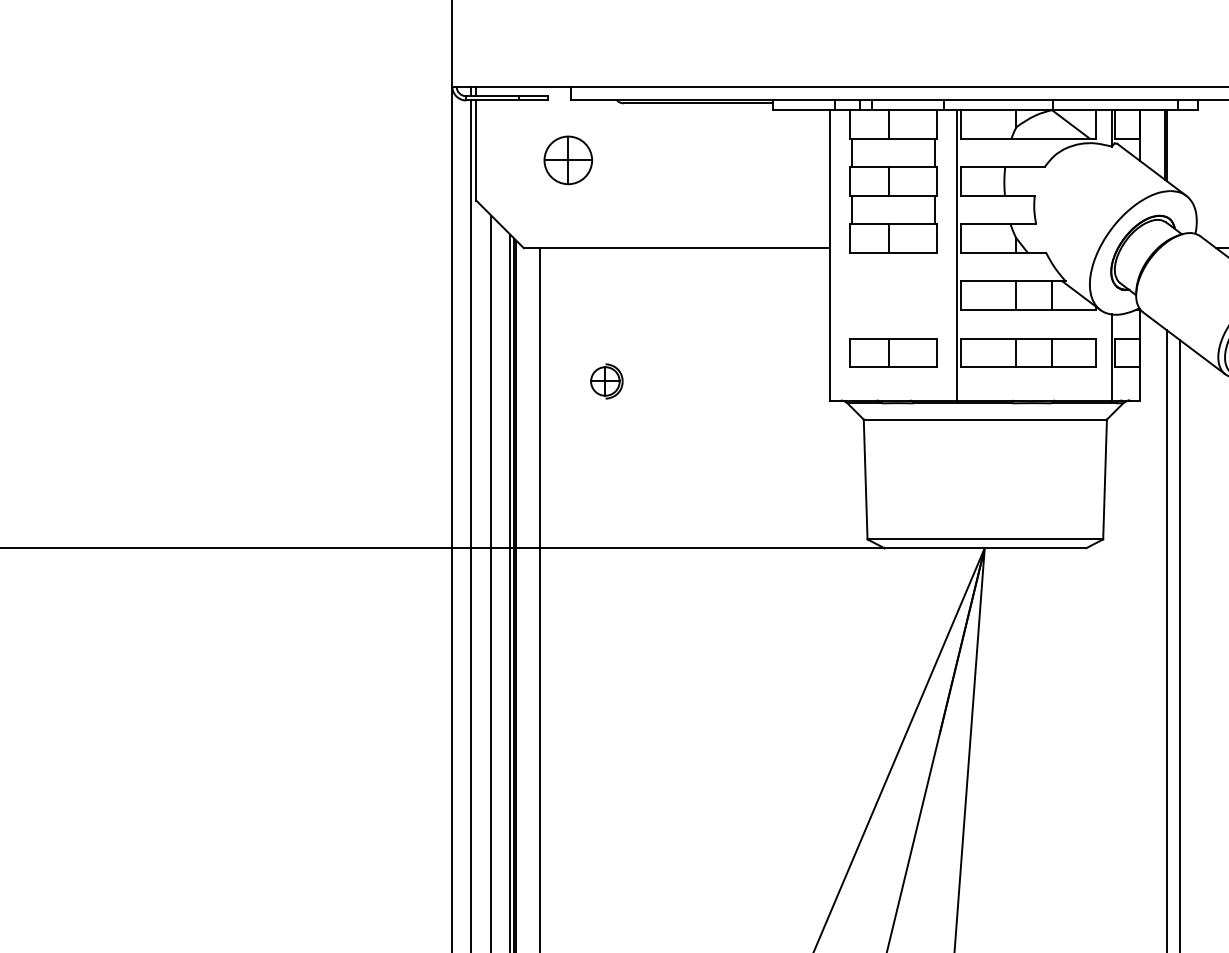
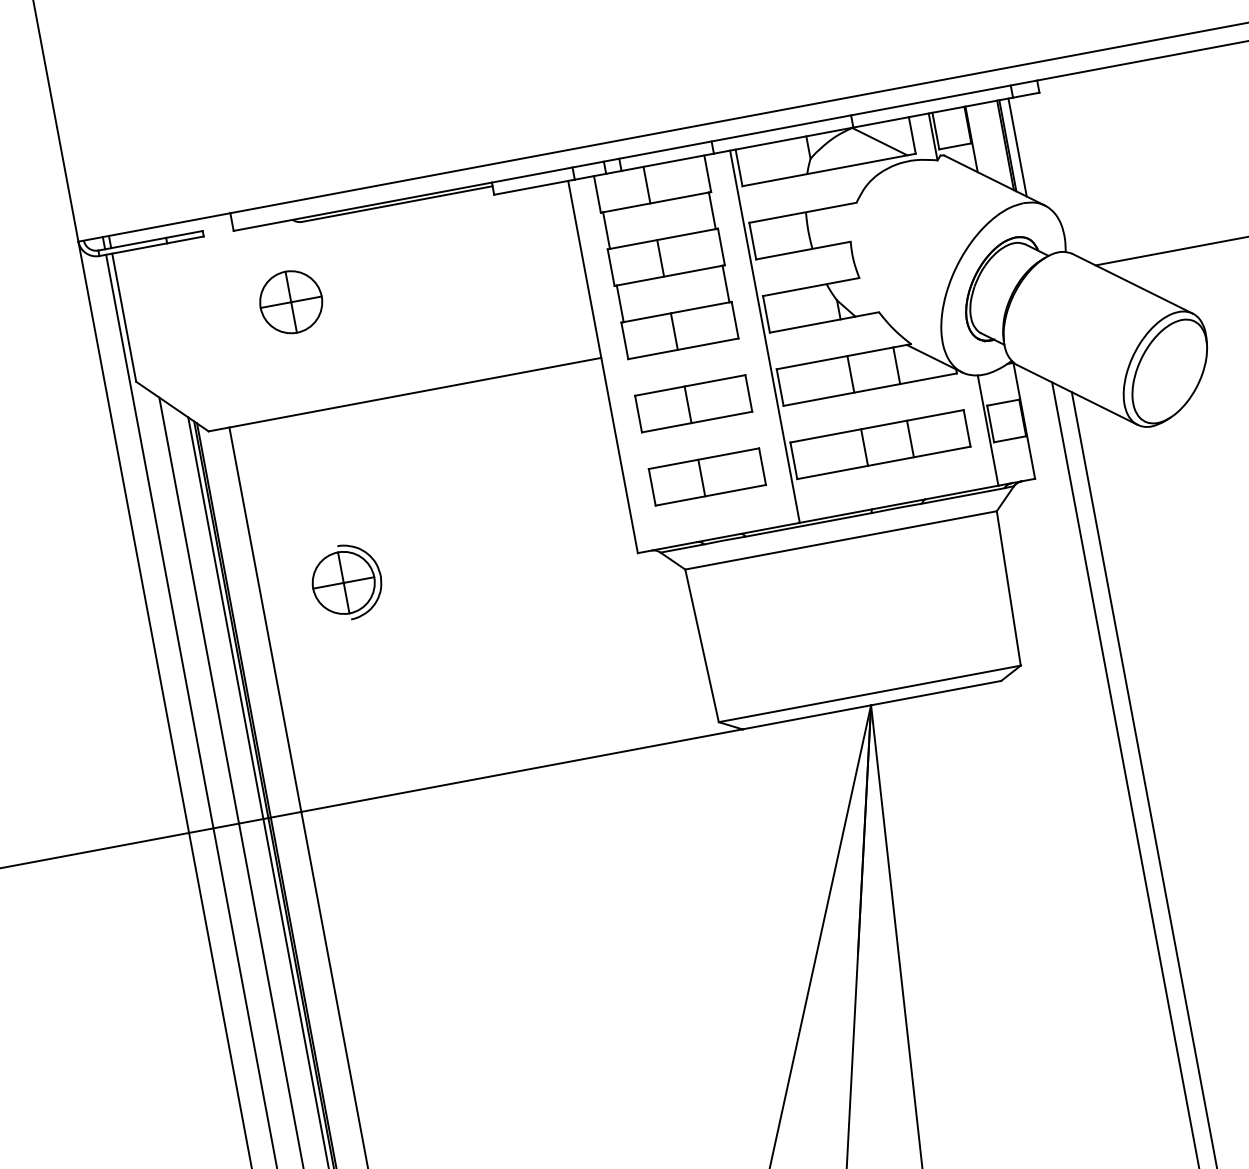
line: (1173, 148) -> (1017, 147), added
part: (567, 160) -> (290, 302), moved
part: (893, 295) -> (693, 403), added
part: (606, 381) -> (346, 582), size x1.67

